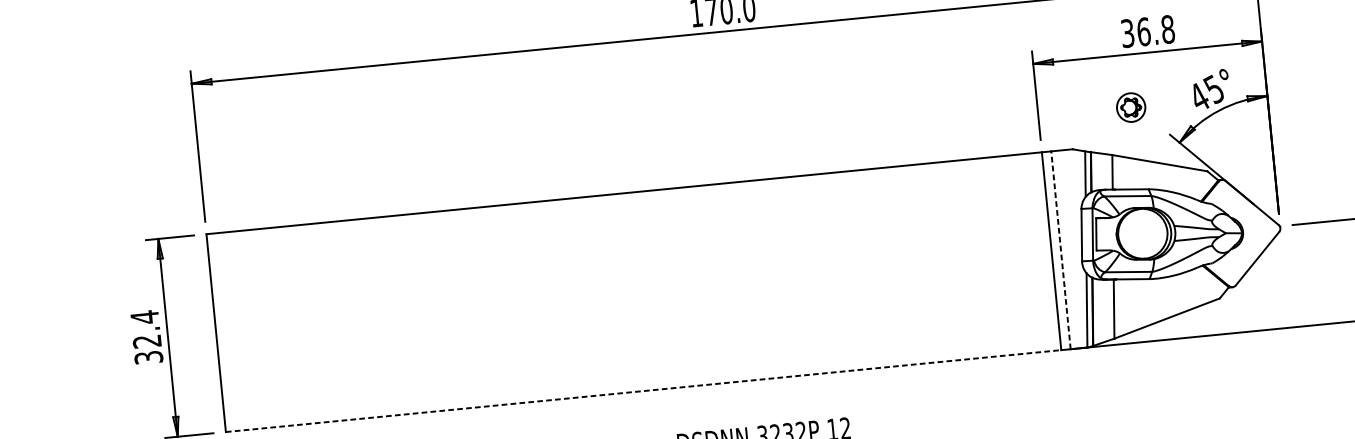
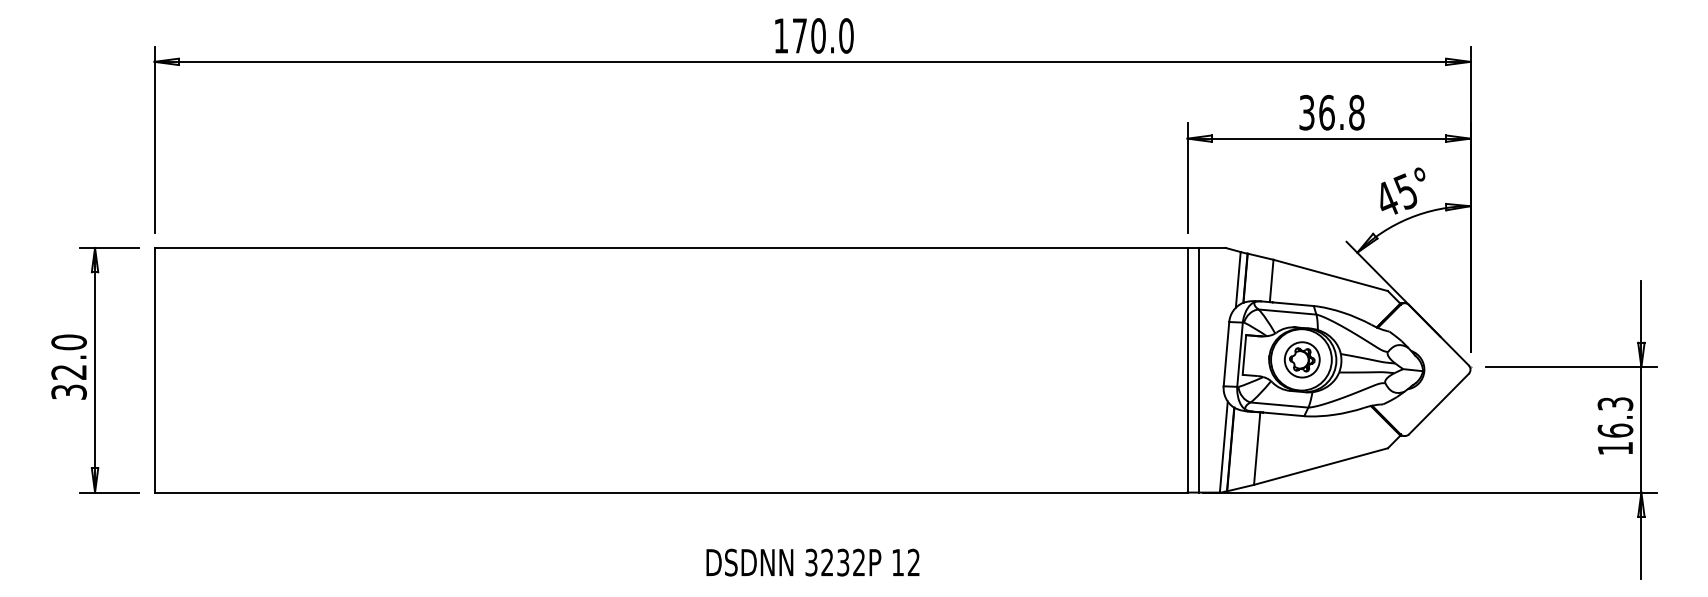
part: (1130, 107) -> (1301, 359), moved
line: (1061, 249) -> (1199, 369), dashed -> solid
text: (144, 317) -> (68, 342), 32.4 -> 32.0
line: (643, 391) -> (671, 492), dashed -> solid

